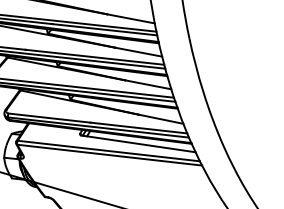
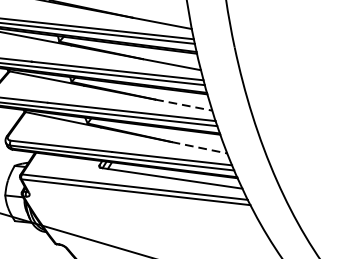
line: (148, 84) -> (184, 104), solid -> dashed
line: (160, 119) -> (198, 148), solid -> dashed

